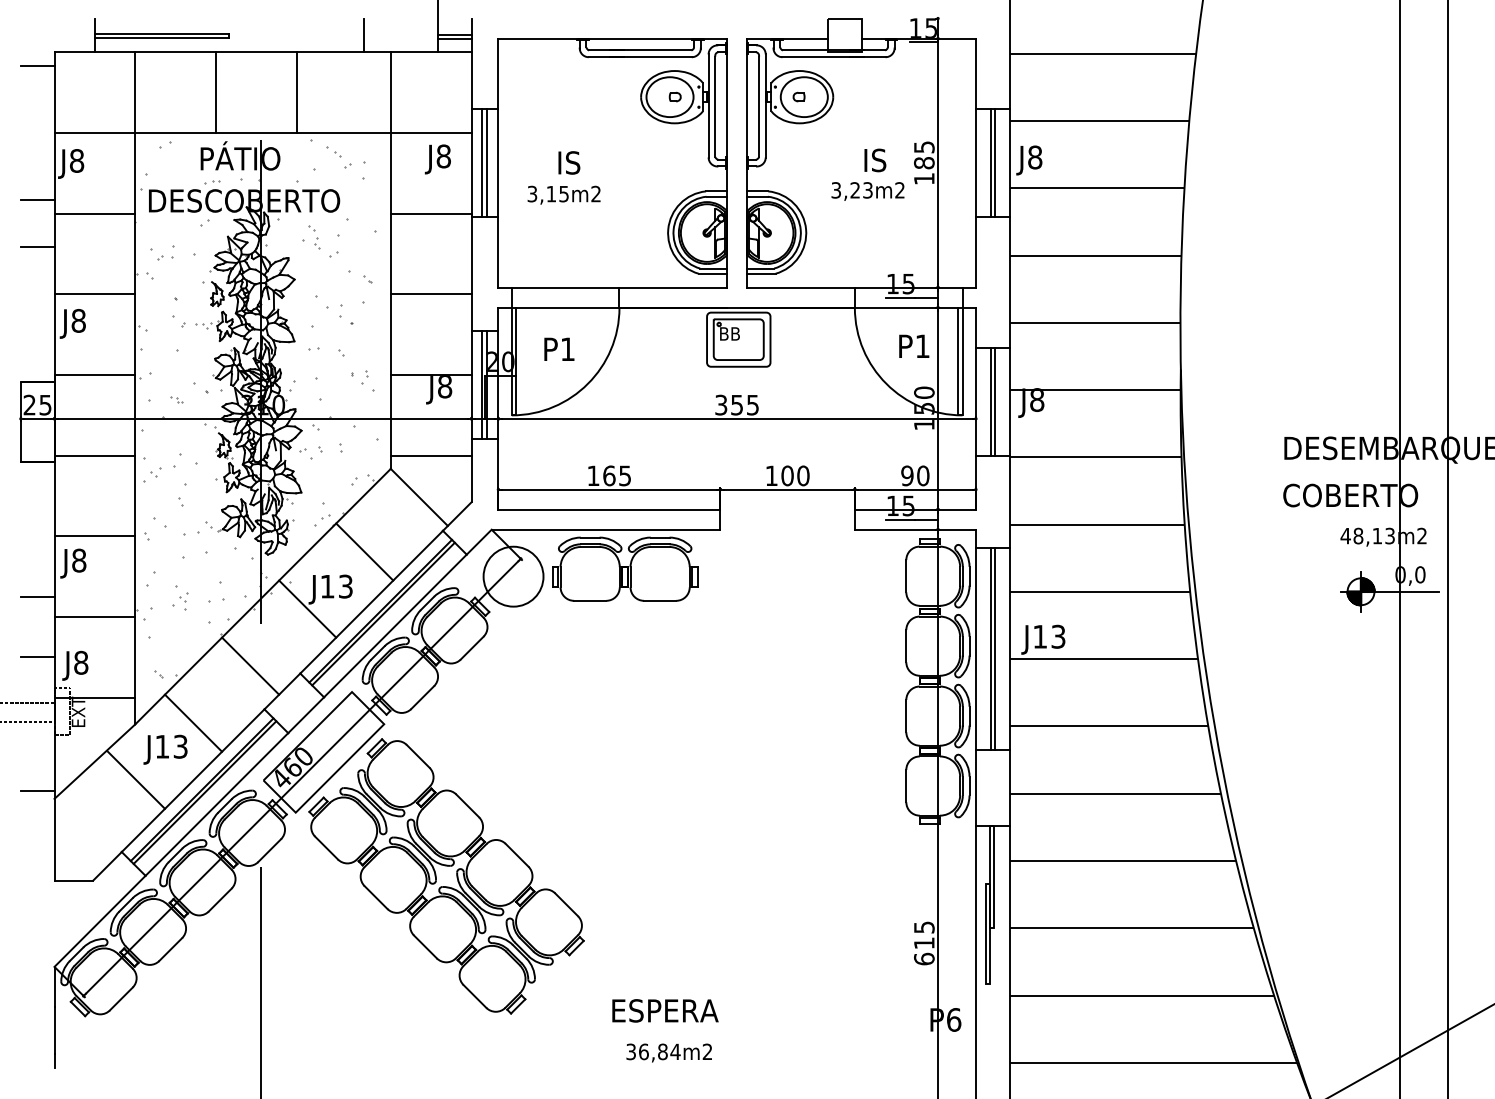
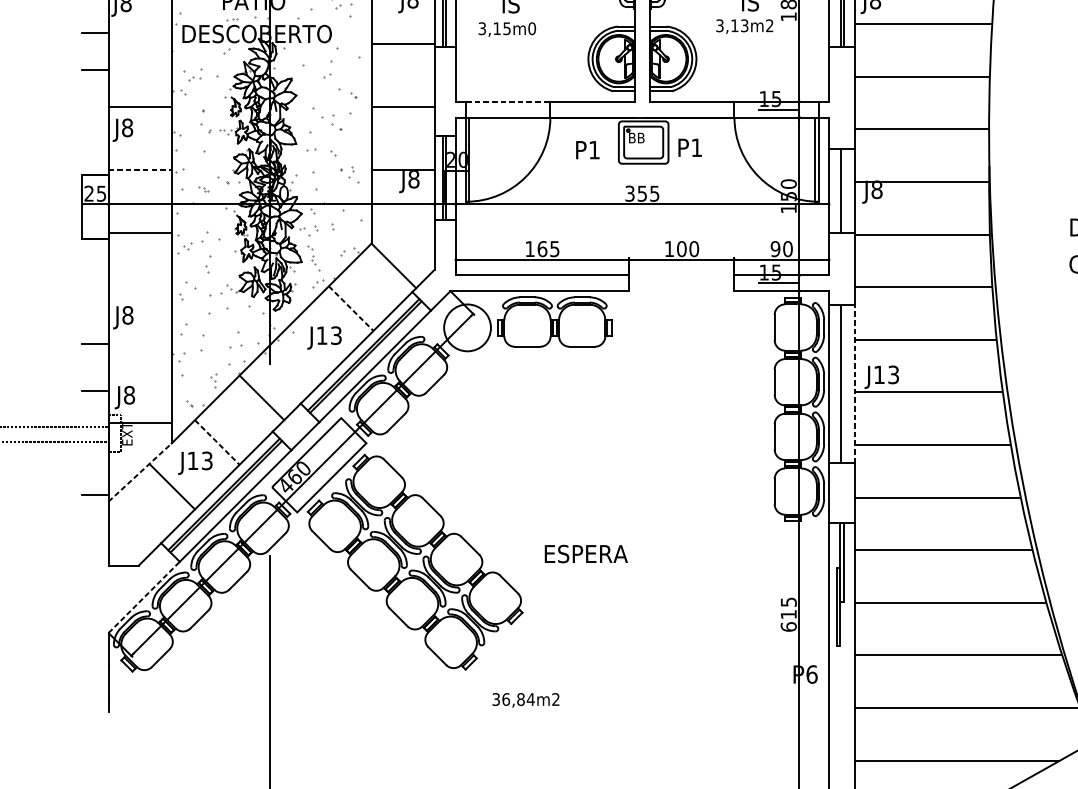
text: (854, 190) -> (734, 25), 3,23m2 -> 3,13m2
text: (596, 193) -> (532, 28), 3,15m2 -> 3,15m0
line: (94, 213) -> (139, 43), removed
part: (314, 237) -> (311, 255), moved
line: (565, 287) -> (508, 101), solid -> dashed
text: (914, 345) -> (690, 147), moved
text: (559, 348) -> (587, 149), moved
line: (95, 375) -> (140, 170), solid -> dashed
line: (994, 401) -> (843, 190), removed
line: (430, 455) -> (402, 233), removed
line: (94, 536) -> (139, 296), removed
line: (365, 552) -> (351, 308), solid -> dashed
part: (183, 601) -> (213, 380), moved
line: (307, 608) -> (306, 352), removed
line: (94, 617) -> (139, 359), removed
line: (994, 648) -> (843, 384), removed
line: (1009, 648) -> (855, 384), solid -> dashed
line: (193, 723) -> (217, 442), solid -> dashed
line: (94, 761) -> (139, 472), solid -> dashed
line: (100, 921) -> (144, 597), solid -> dashed
text: (665, 1010) -> (586, 553), moved
text: (668, 1052) -> (525, 699), moved

